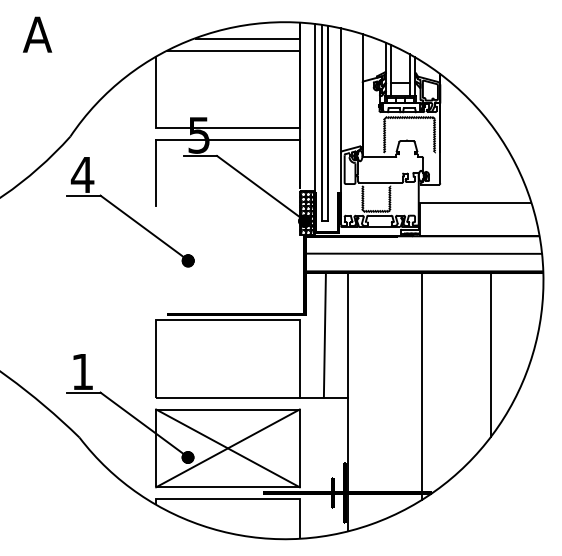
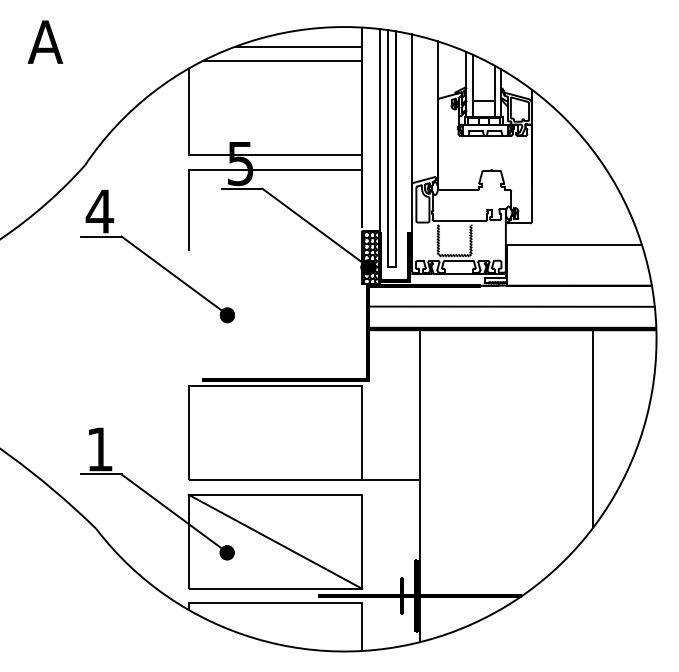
hatch: (409, 134) -> (494, 162), removed
line: (324, 334) -> (392, 404), removed
line: (421, 386) -> (509, 467), removed
line: (227, 448) -> (274, 541), removed

